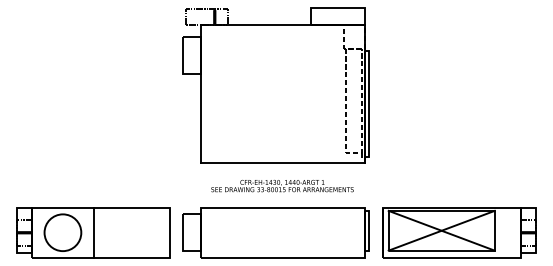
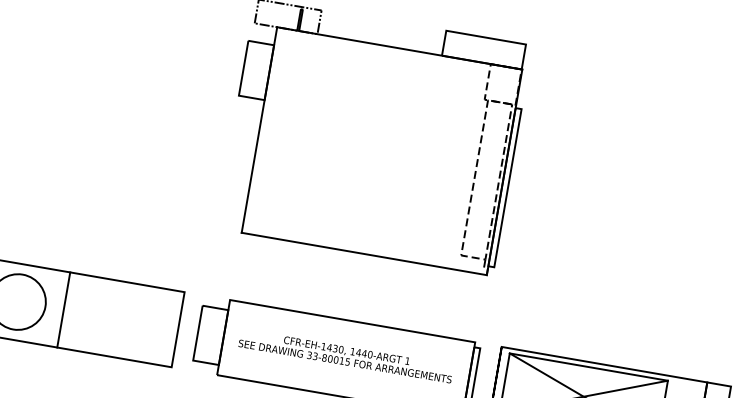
text: (282, 186) -> (345, 356), moved

